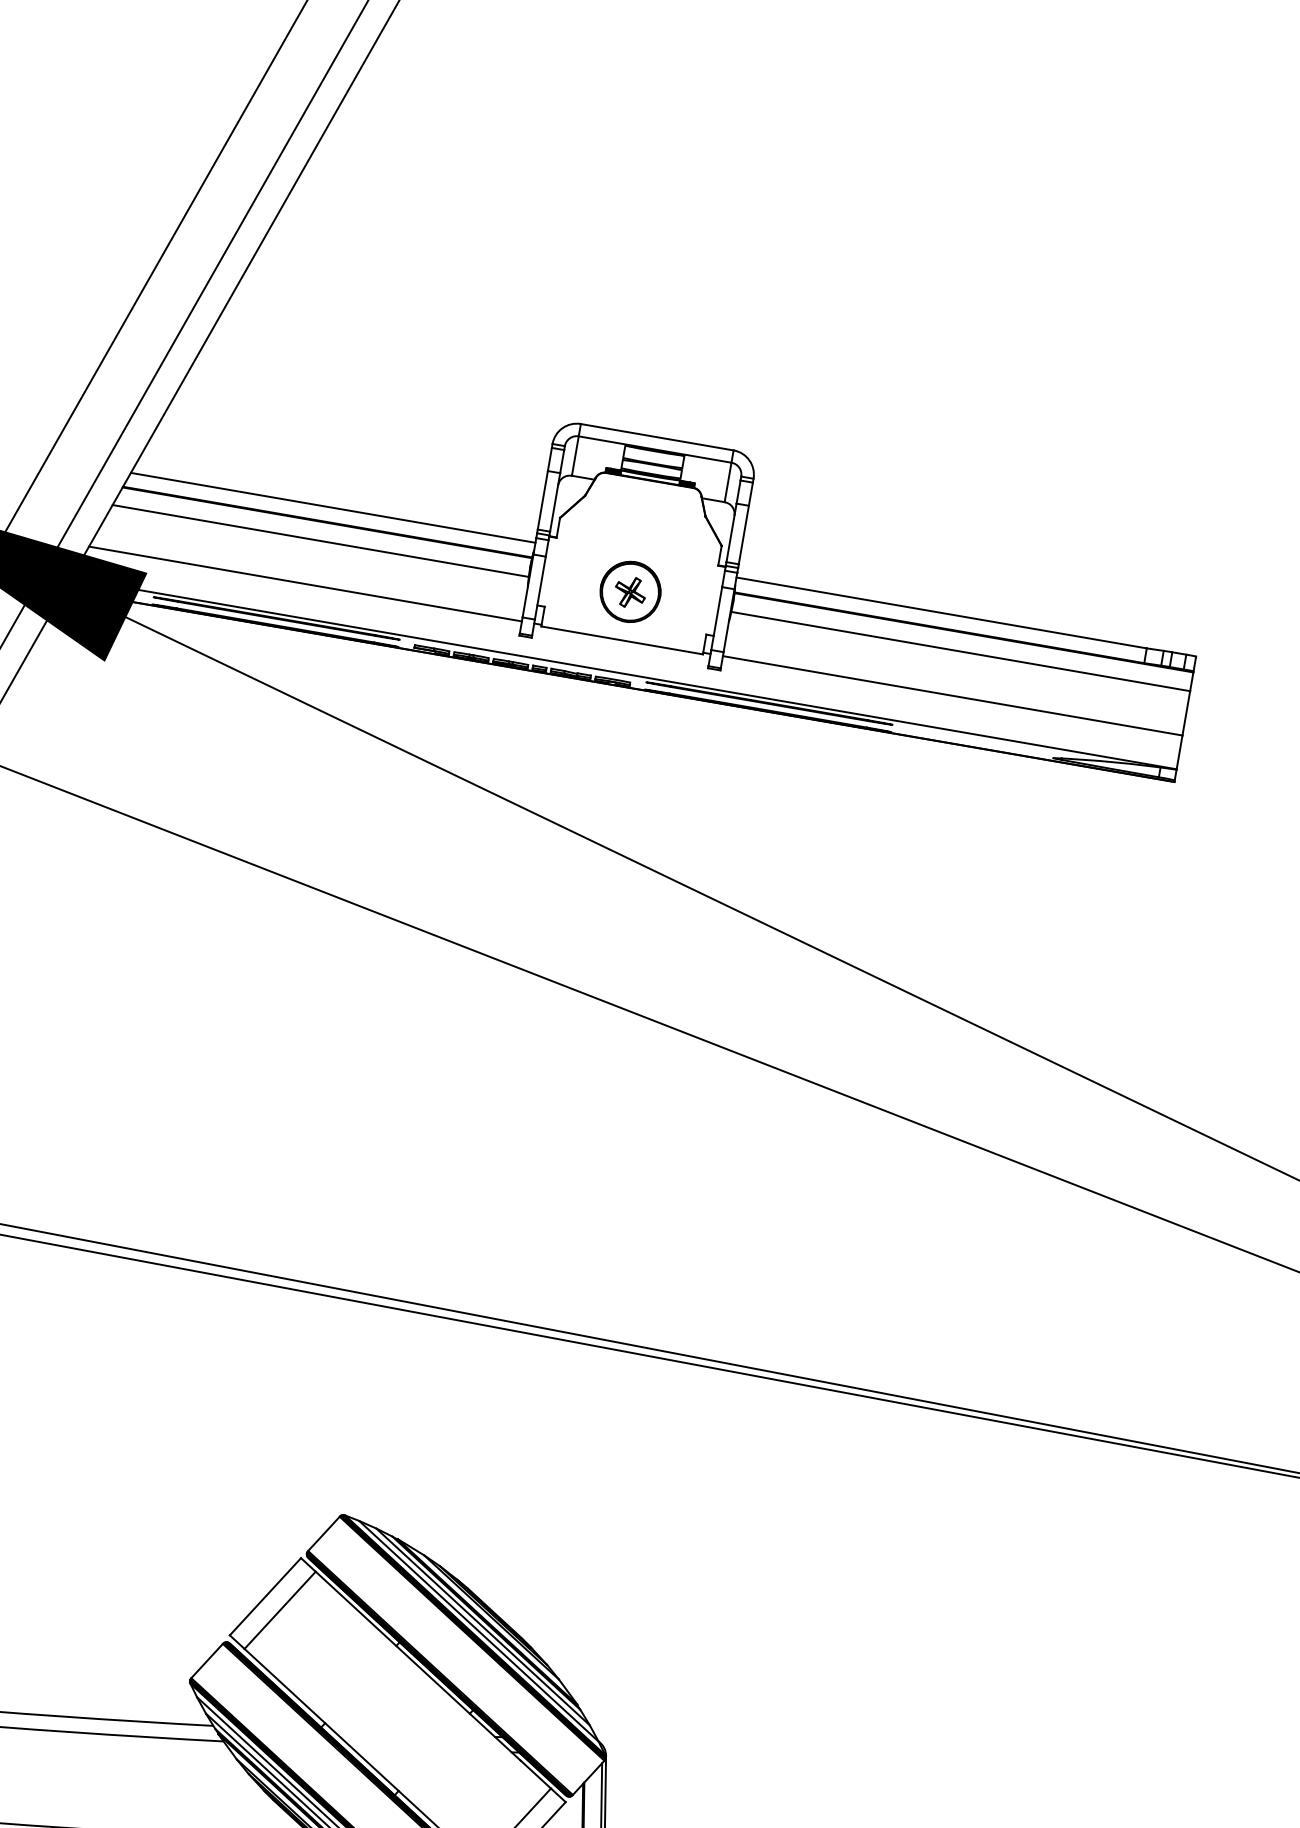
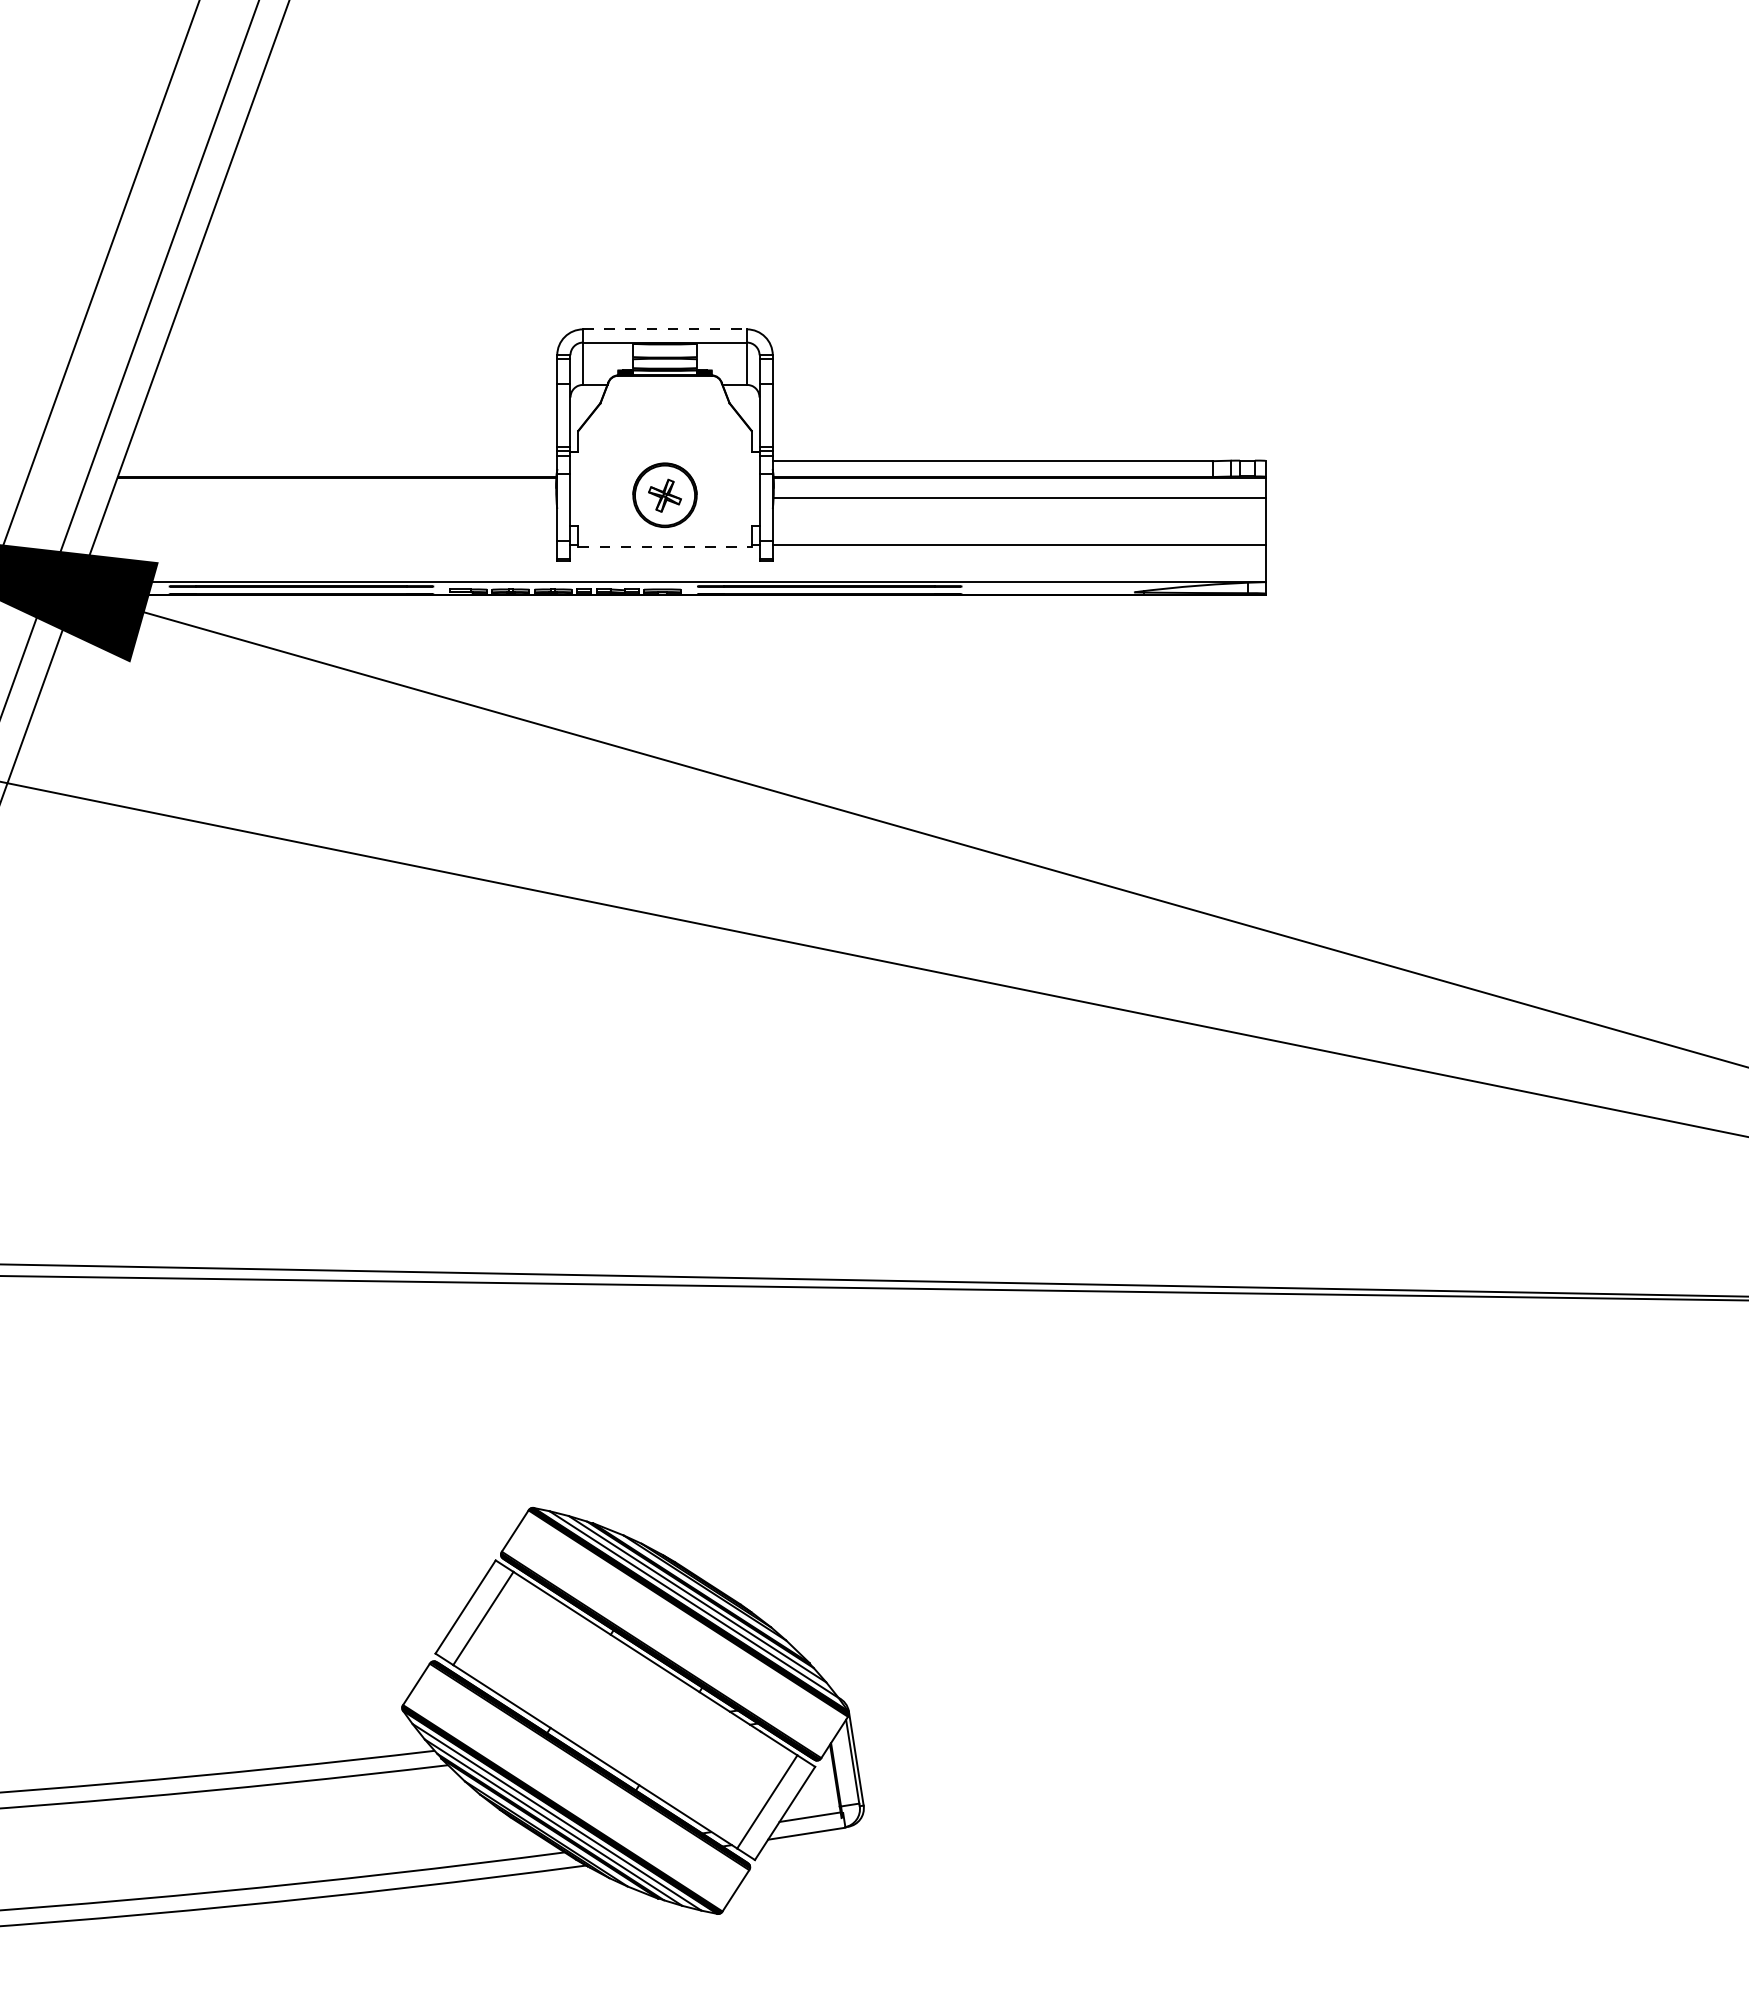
line: (657, 437) -> (665, 329), solid -> dashed
line: (333, 508) -> (340, 461), removed
line: (320, 540) -> (333, 497), removed
line: (305, 584) -> (325, 545), removed
line: (622, 640) -> (665, 547), solid -> dashed

